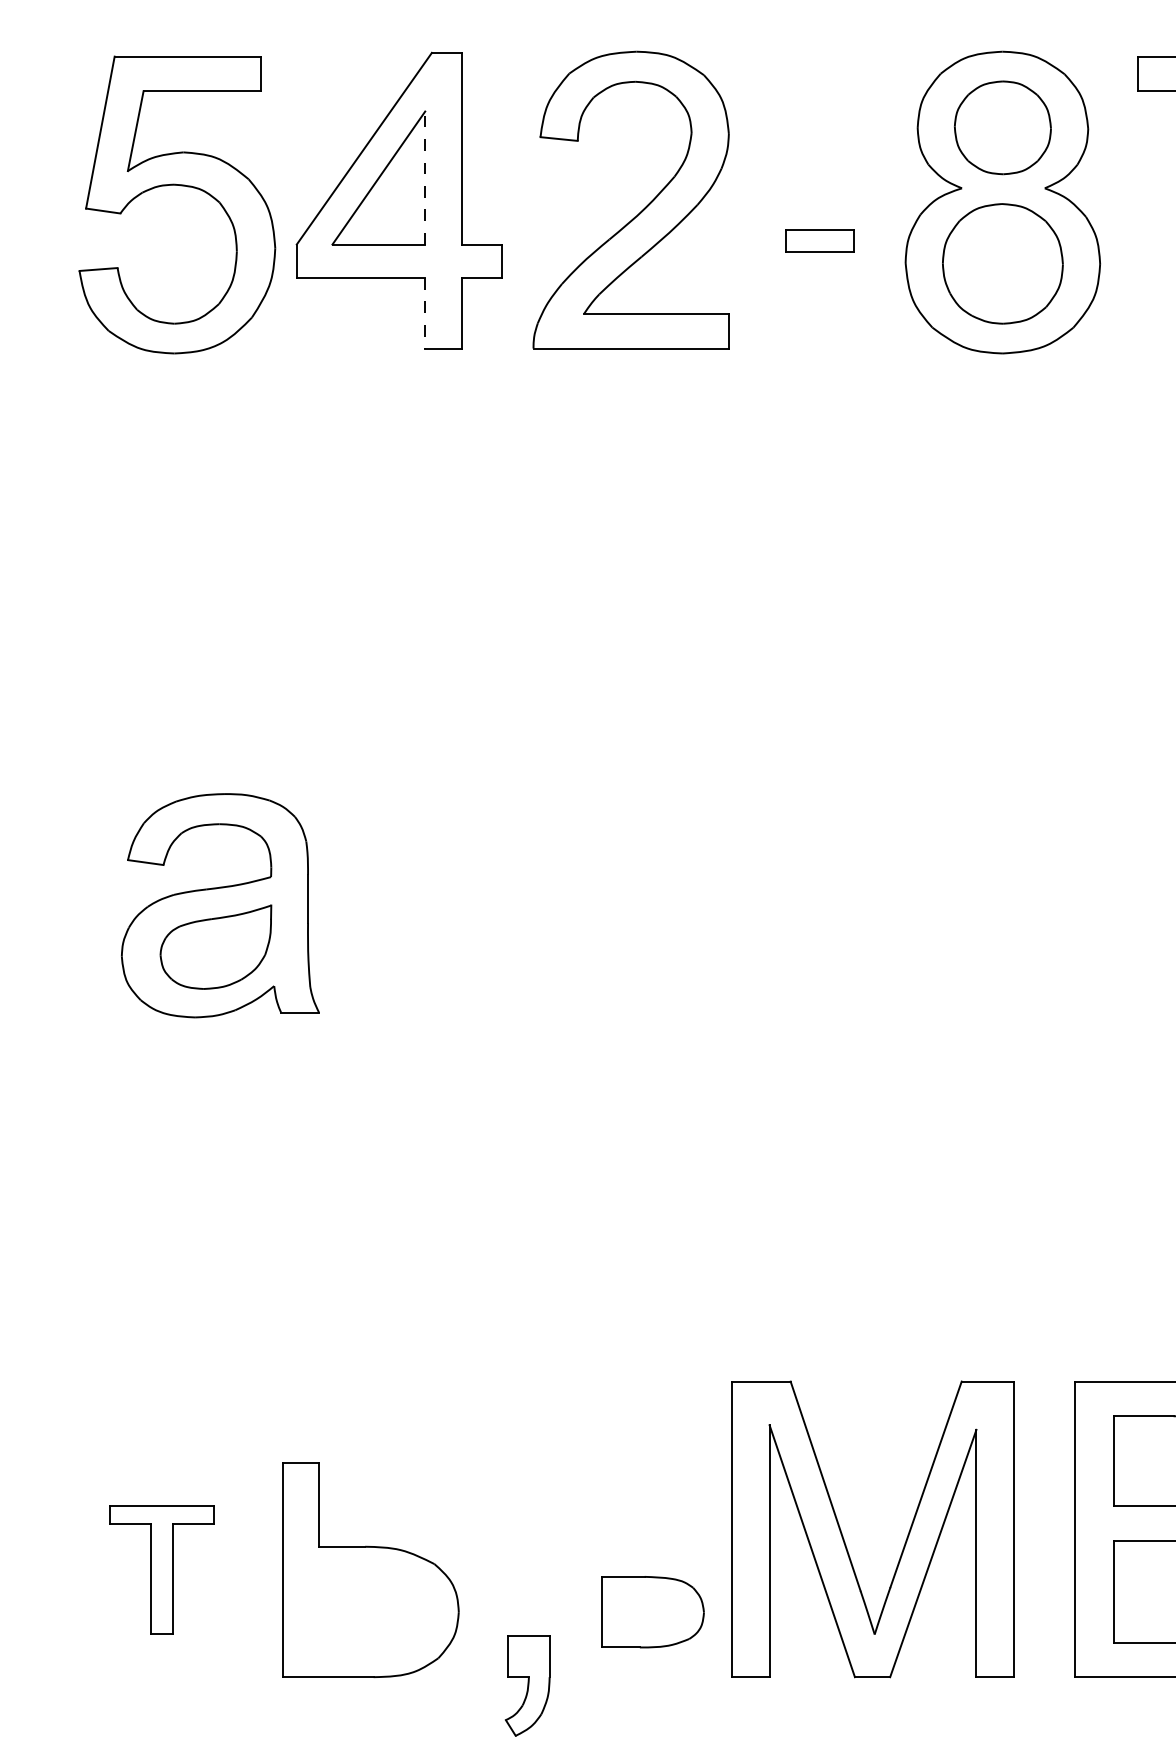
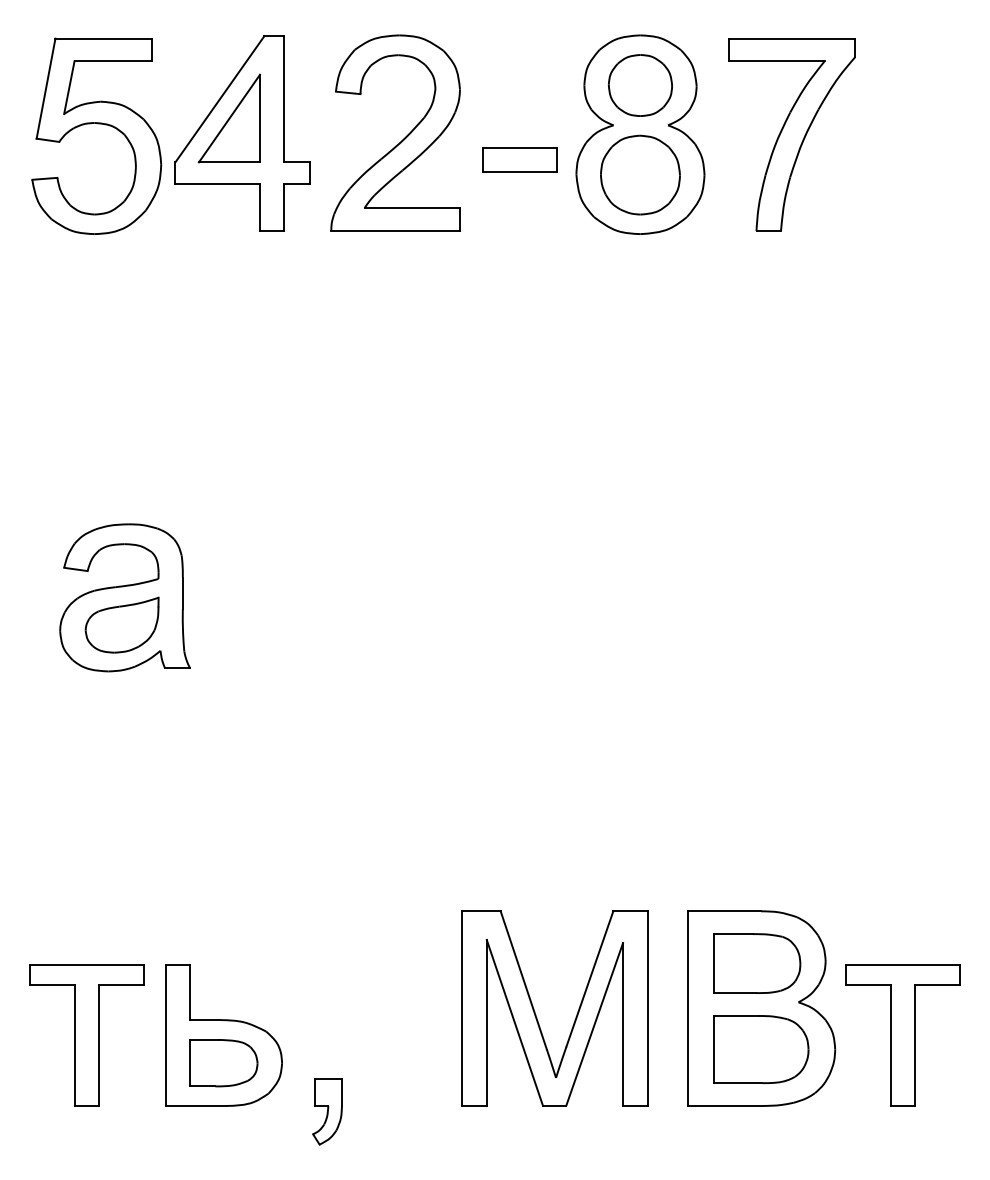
line: (425, 177) -> (260, 118), dashed -> solid
part: (819, 240) -> (519, 159), size x1.67
line: (425, 314) -> (260, 208), dashed -> solid
part: (161, 1570) -> (86, 1035), size x1.67
part: (652, 1612) -> (223, 1063), moved

